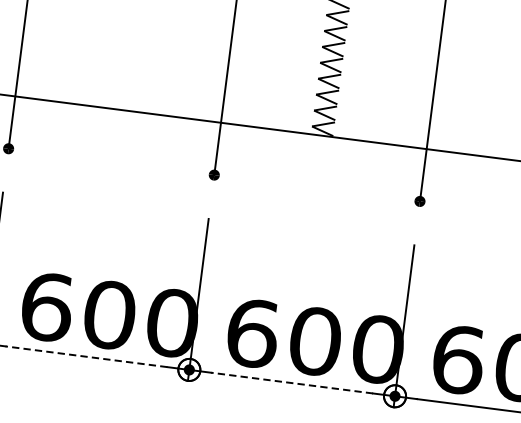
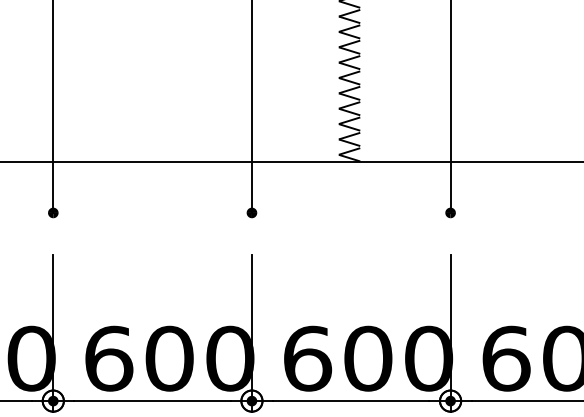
line: (86, 357) -> (152, 401), dashed -> solid
line: (291, 383) -> (350, 401), dashed -> solid

